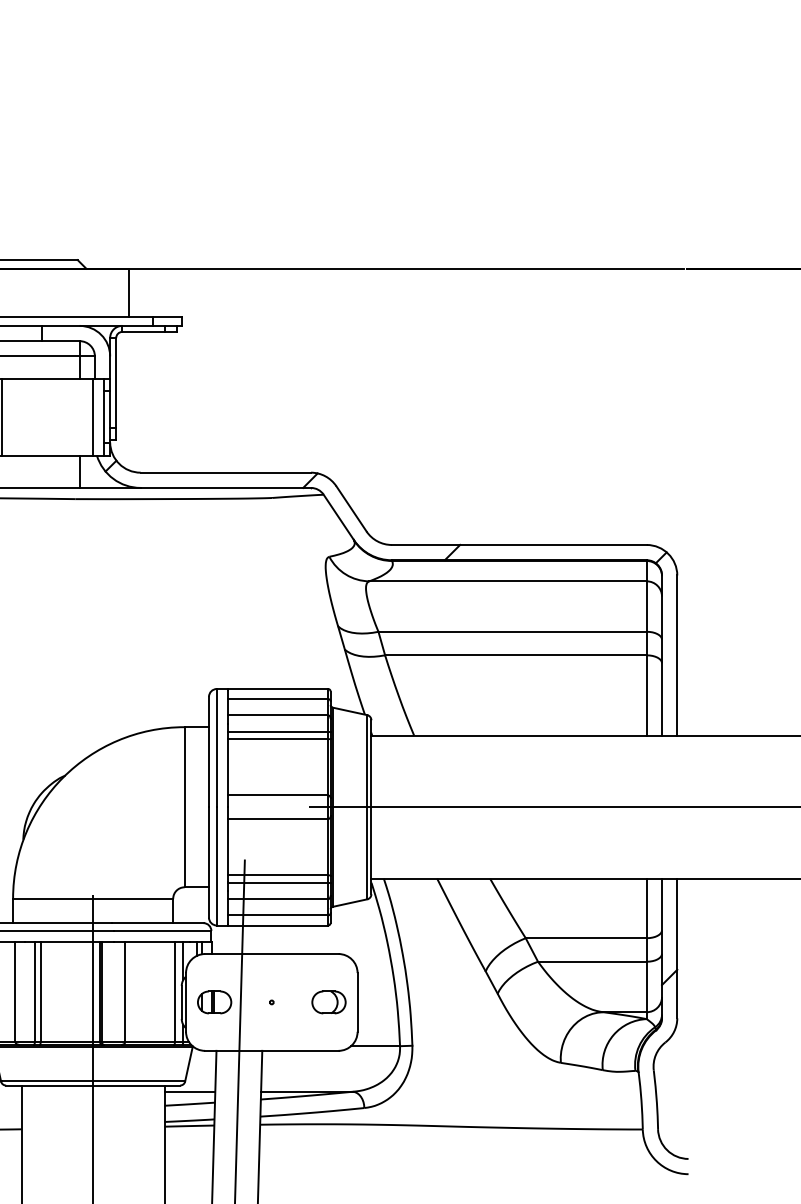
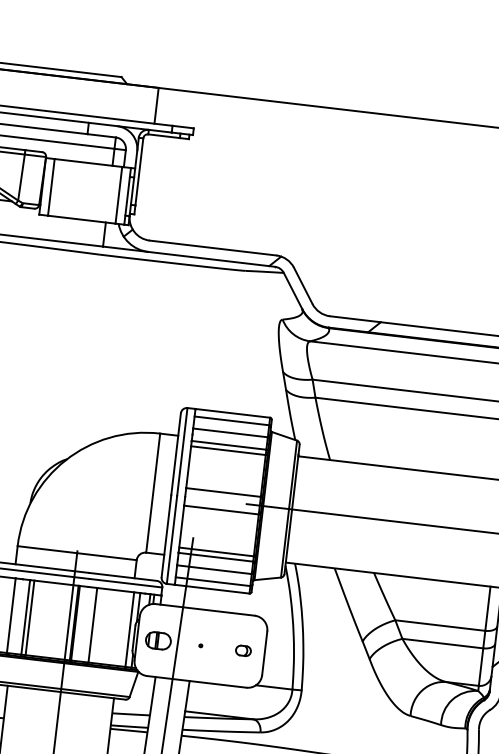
part: (328, 1002) -> (243, 650), size x0.6
line: (189, 1091) -> (131, 704), removed

